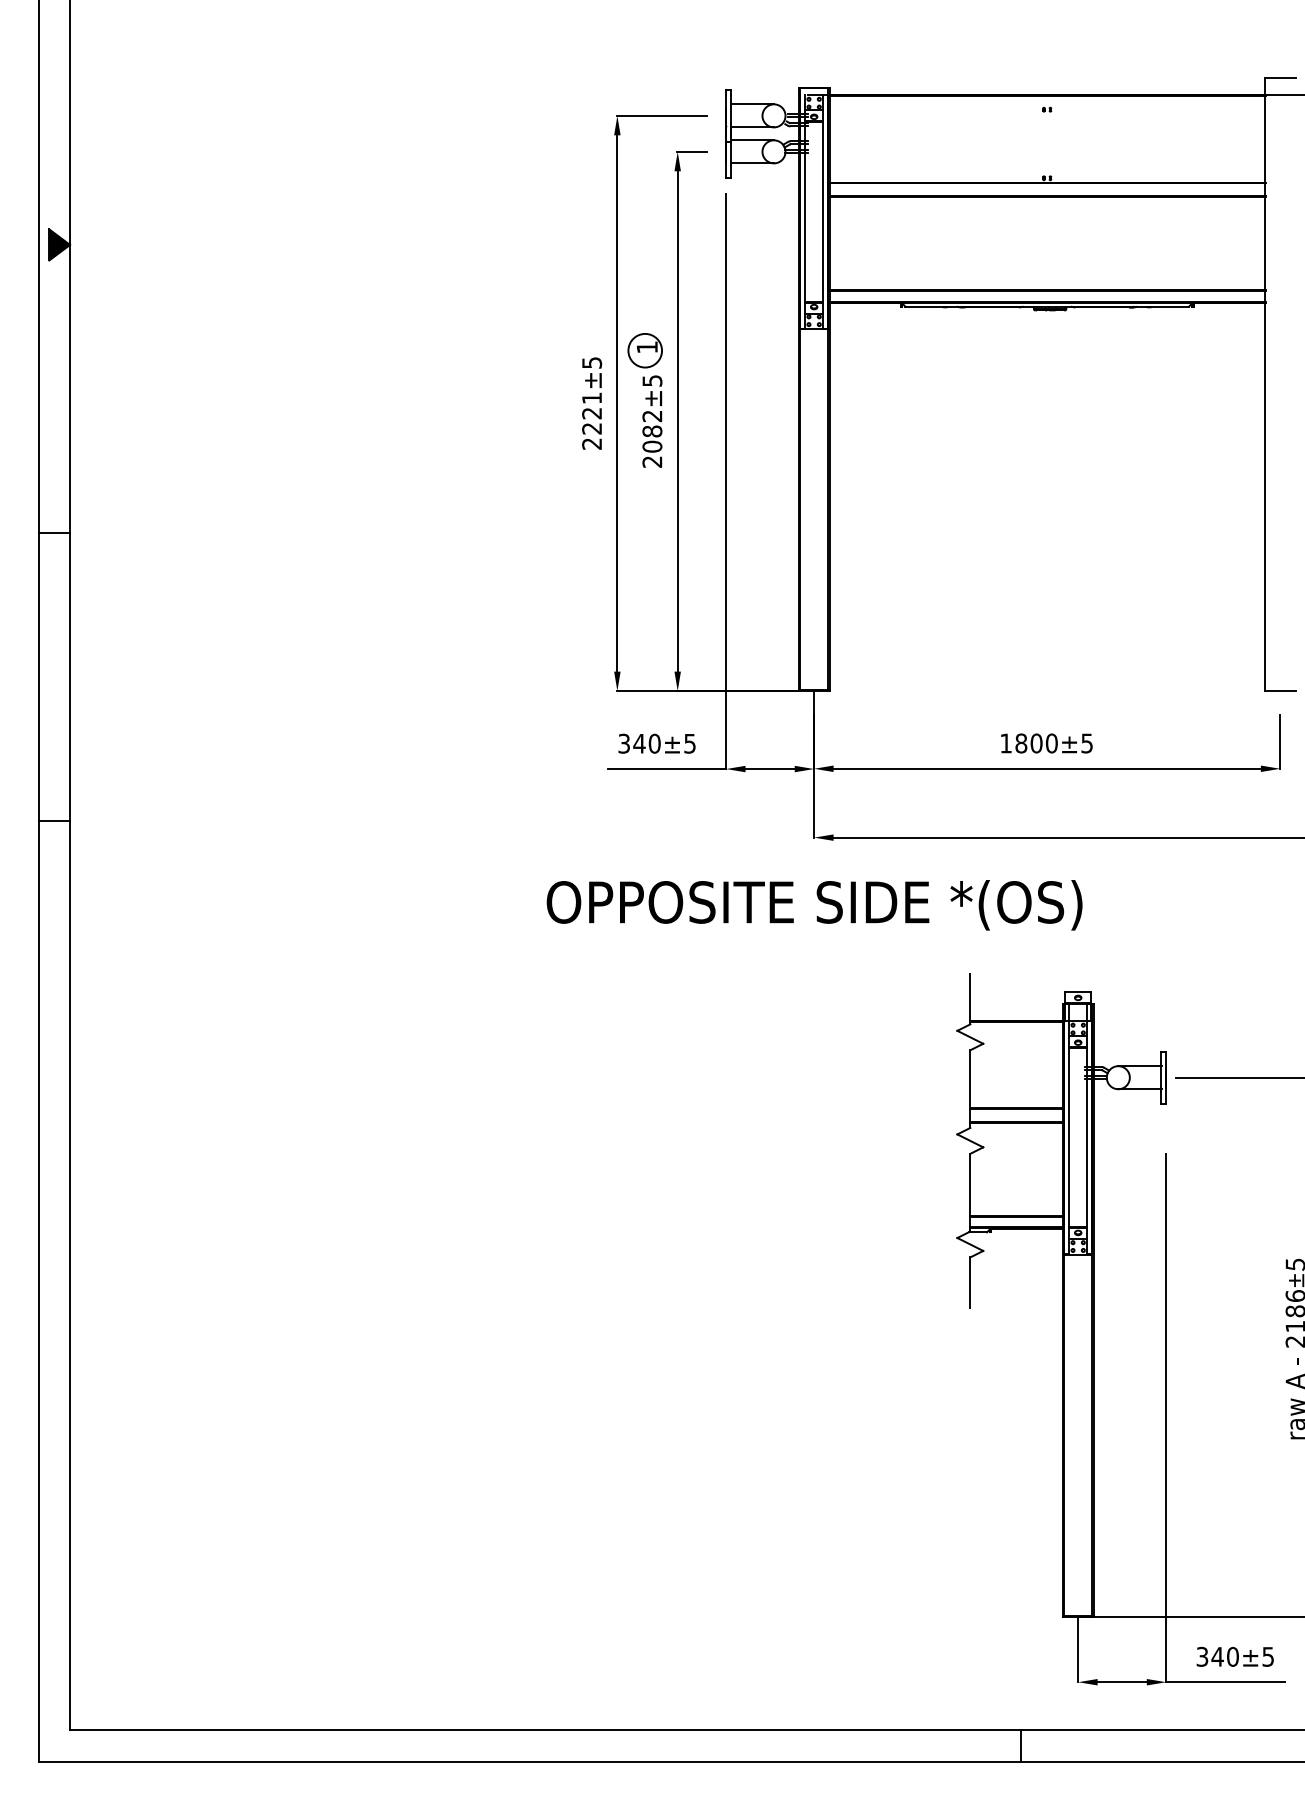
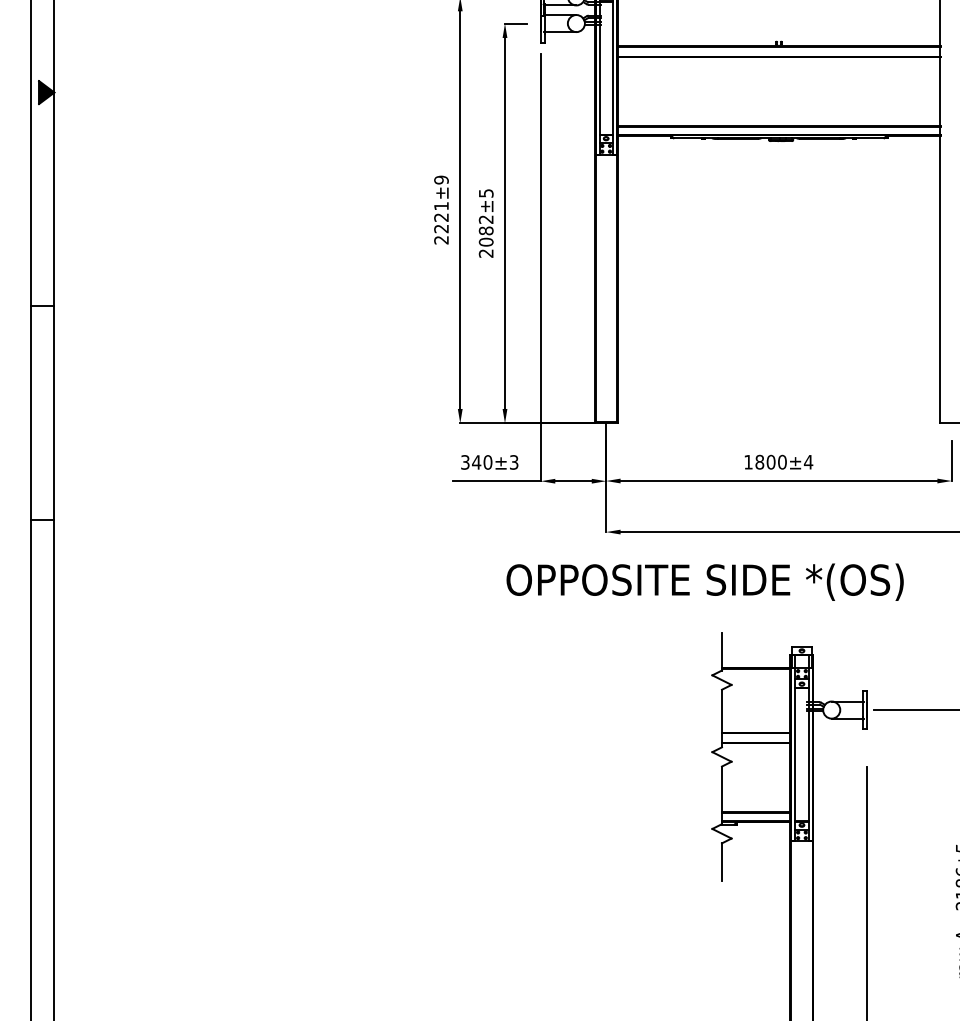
part: (644, 350) -> (480, 170), removed
text: (591, 362) -> (441, 179), 2221±5 -> 2221±9
text: (689, 742) -> (513, 461), 340±5 -> 340±3
text: (1086, 743) -> (808, 462), 1800±5 -> 1800±4
text: (814, 905) -> (705, 582), moved

